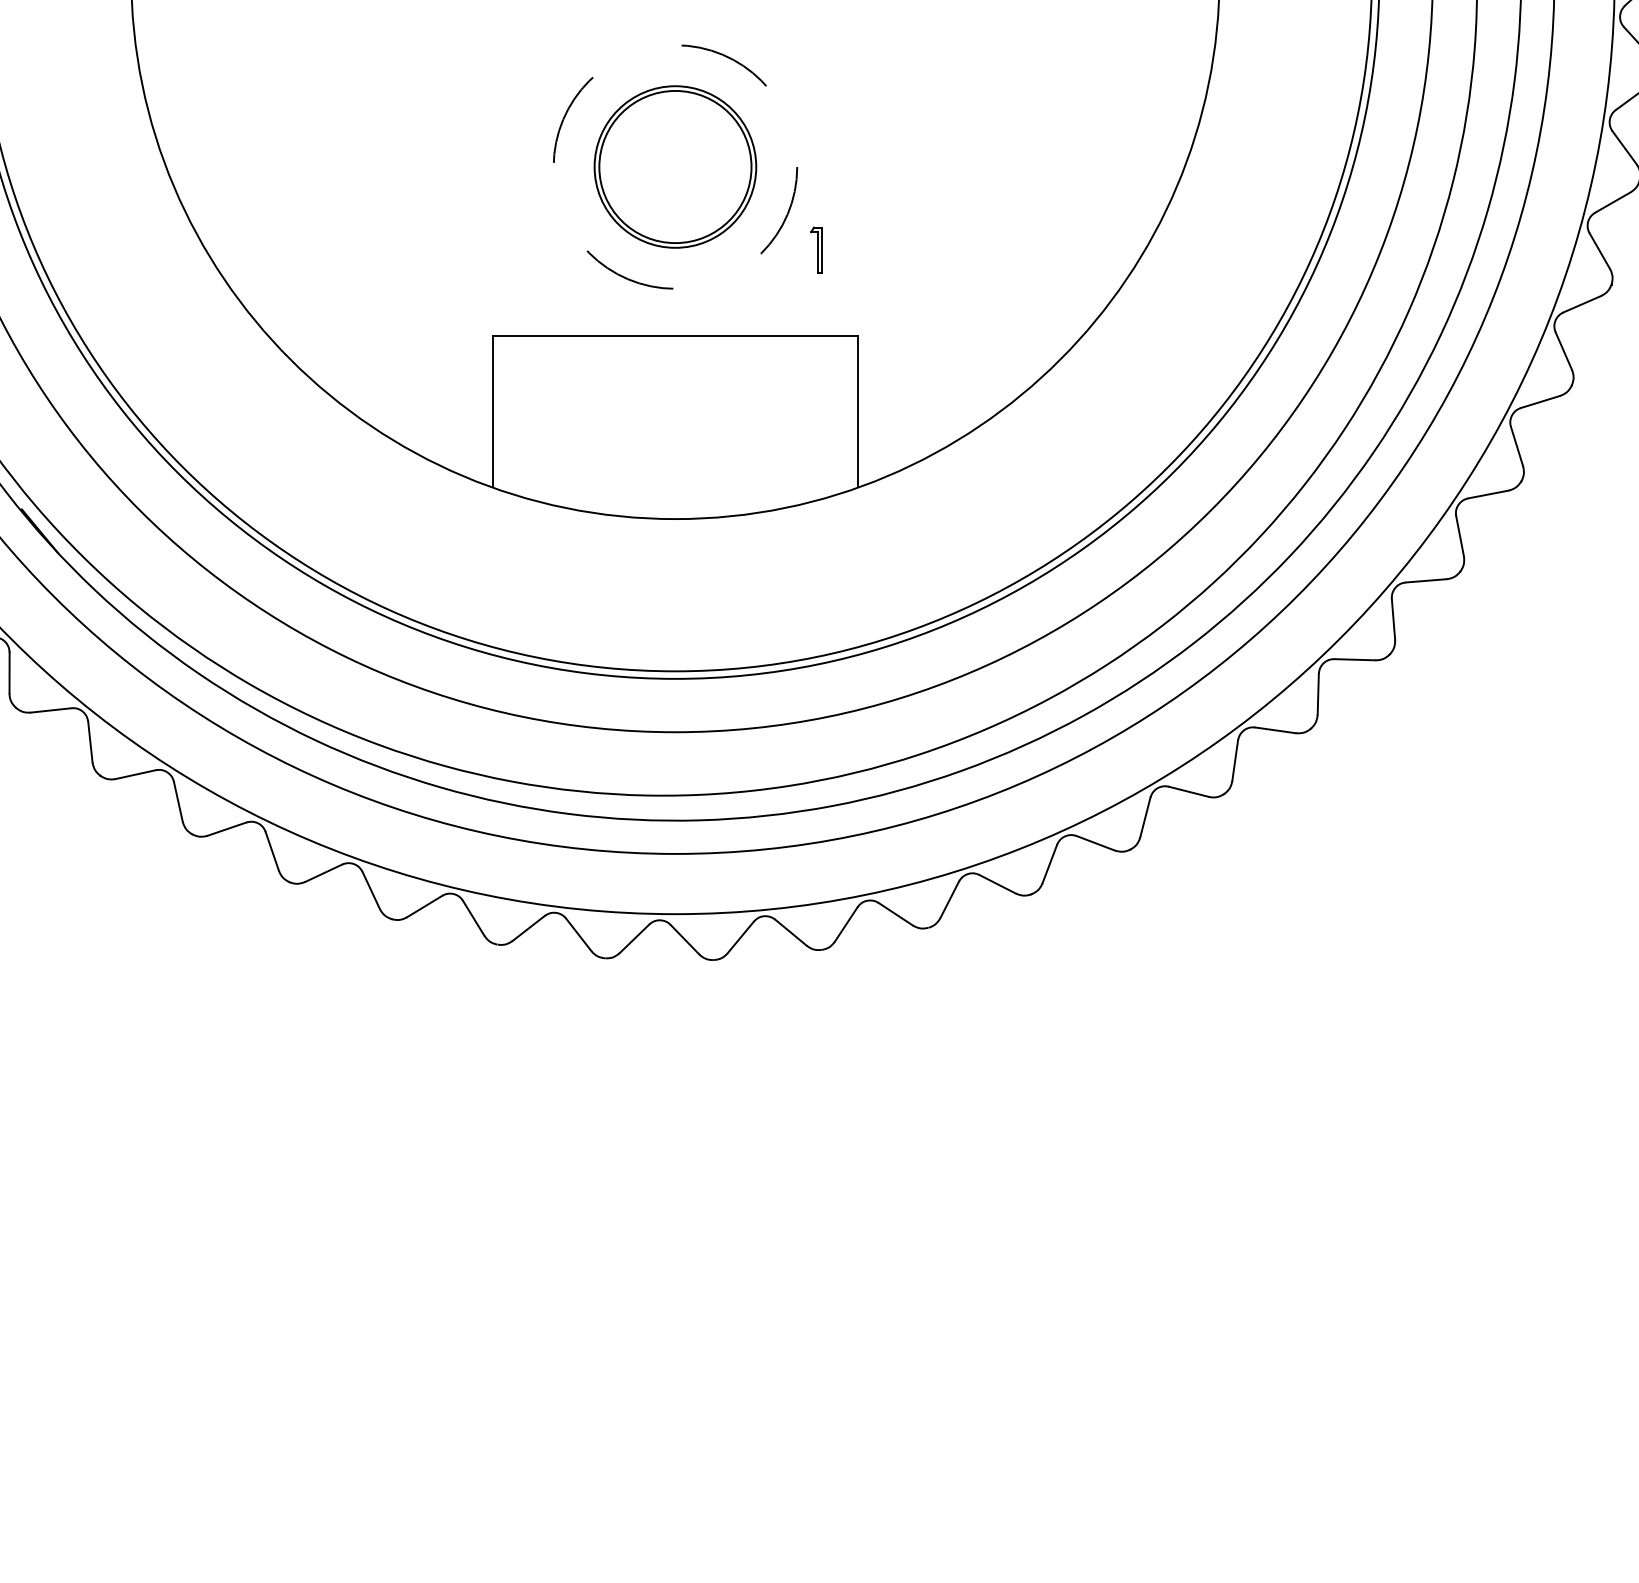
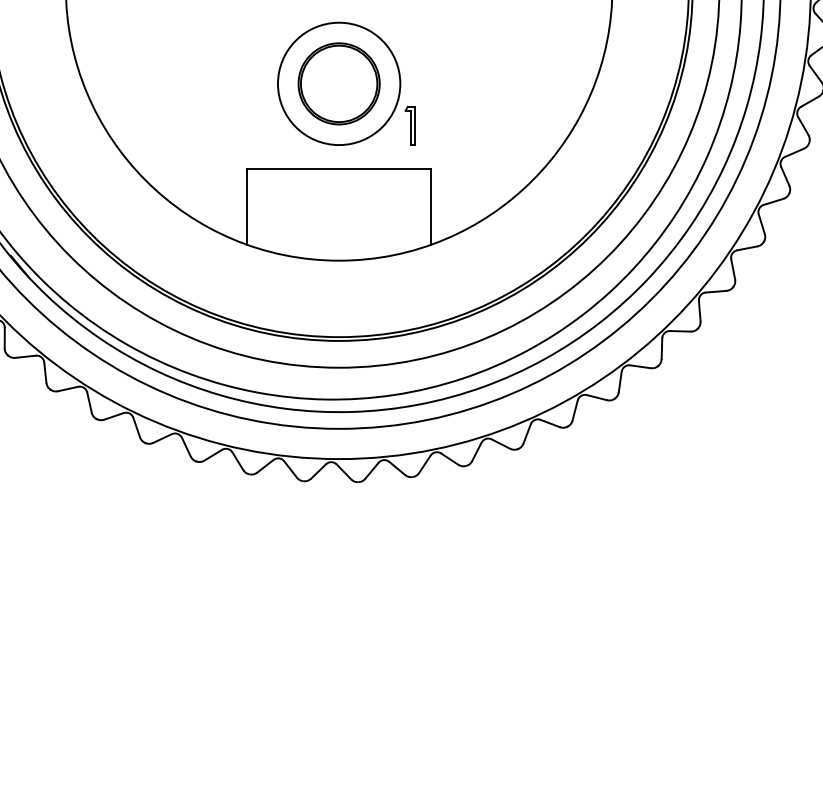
circle: (674, 166) -> (338, 83), dashed -> solid
part: (815, 249) -> (409, 125), size x1.67

